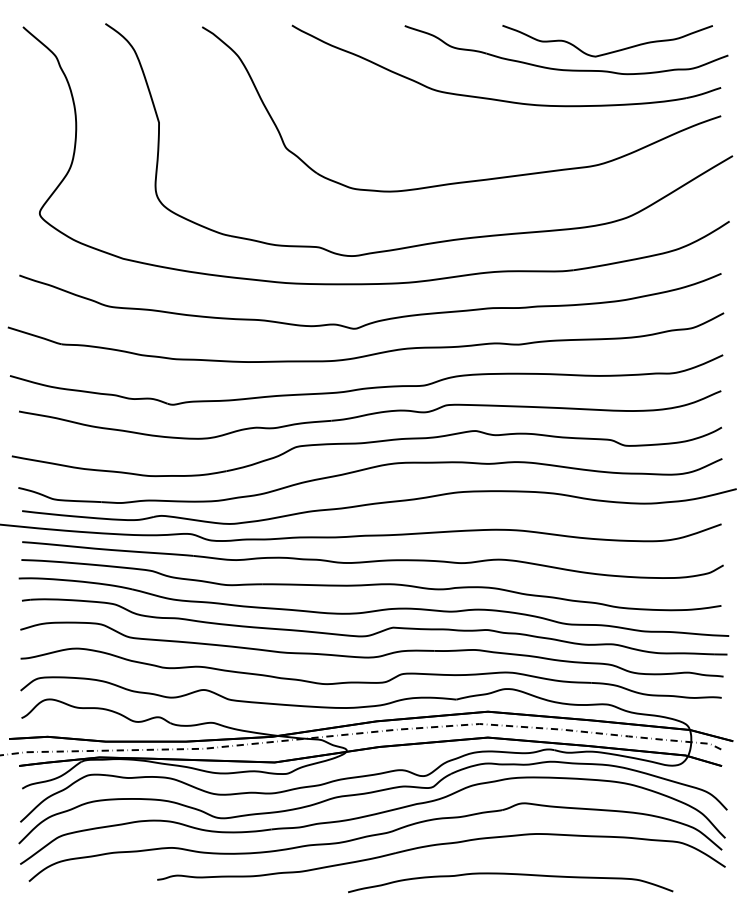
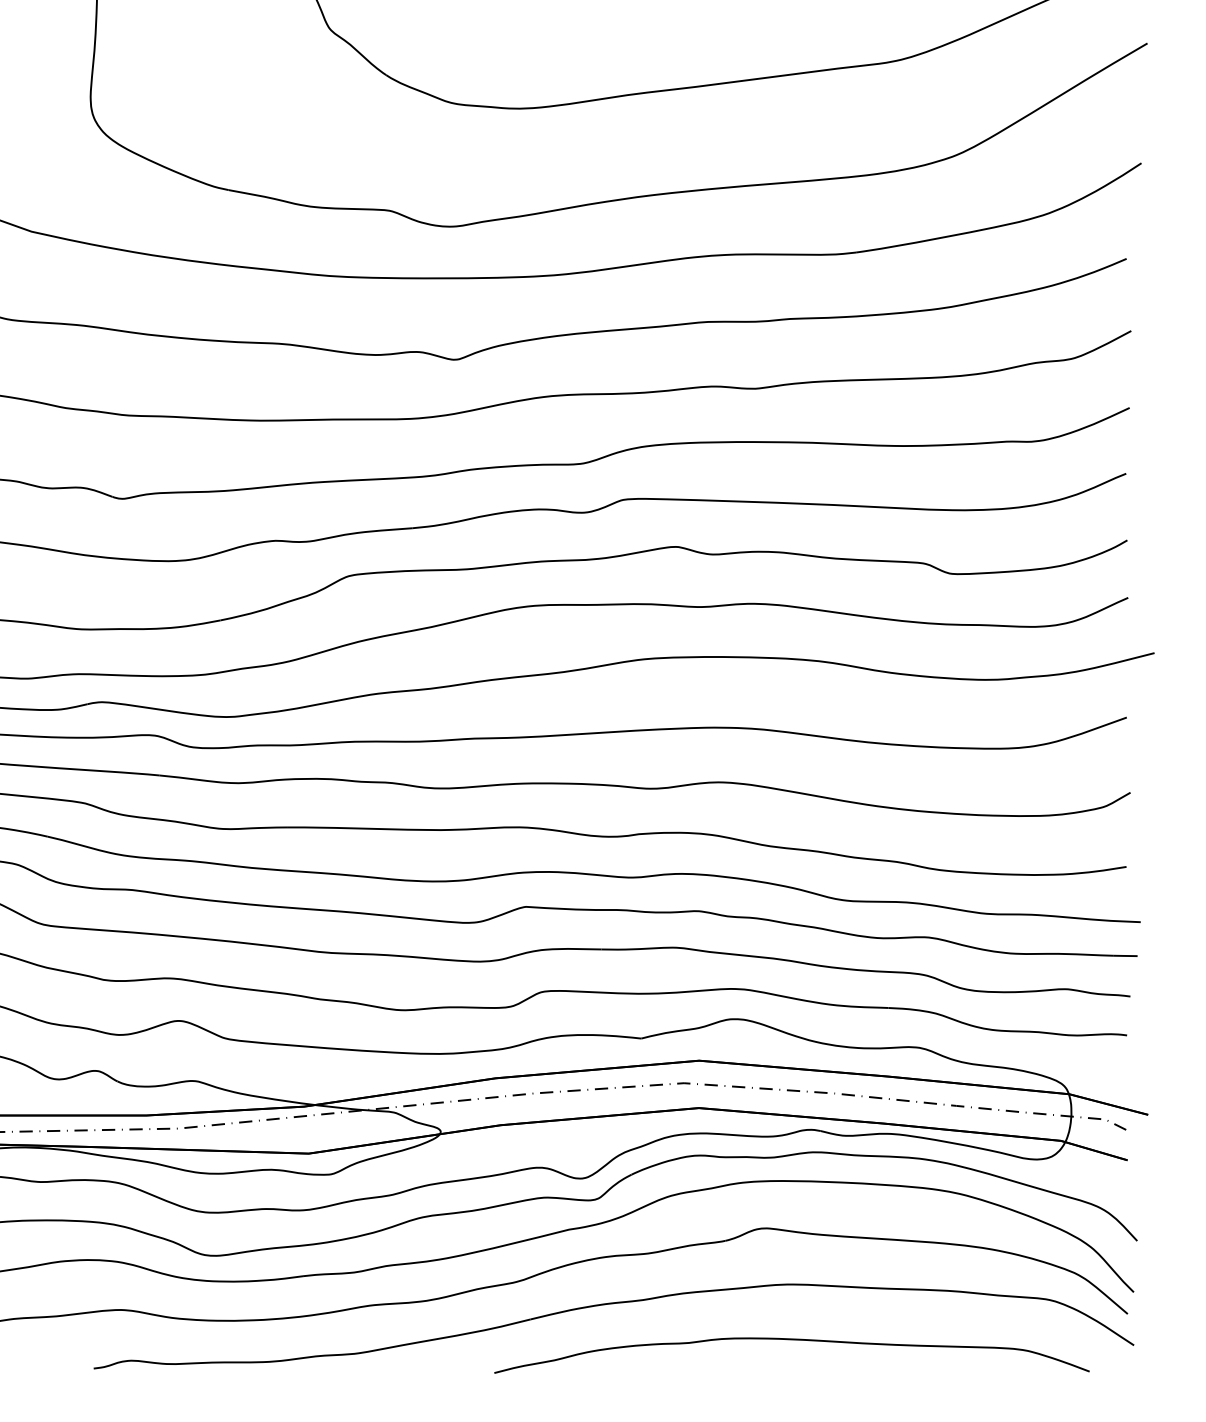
curve: (510, 874) -> (791, 1340), moved

